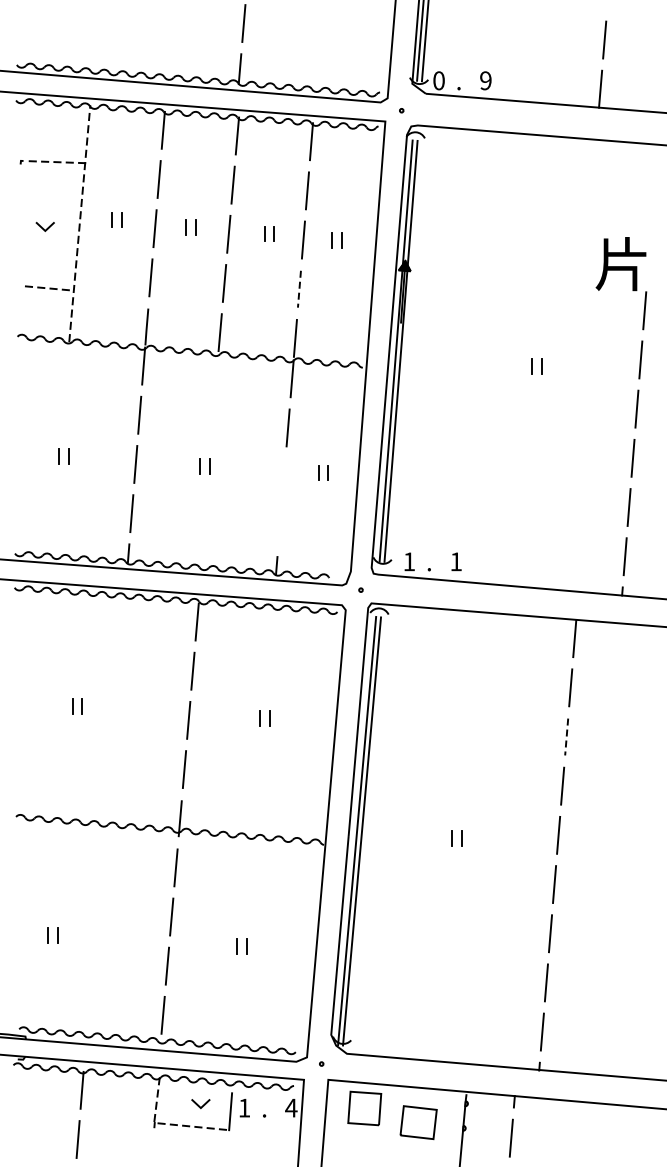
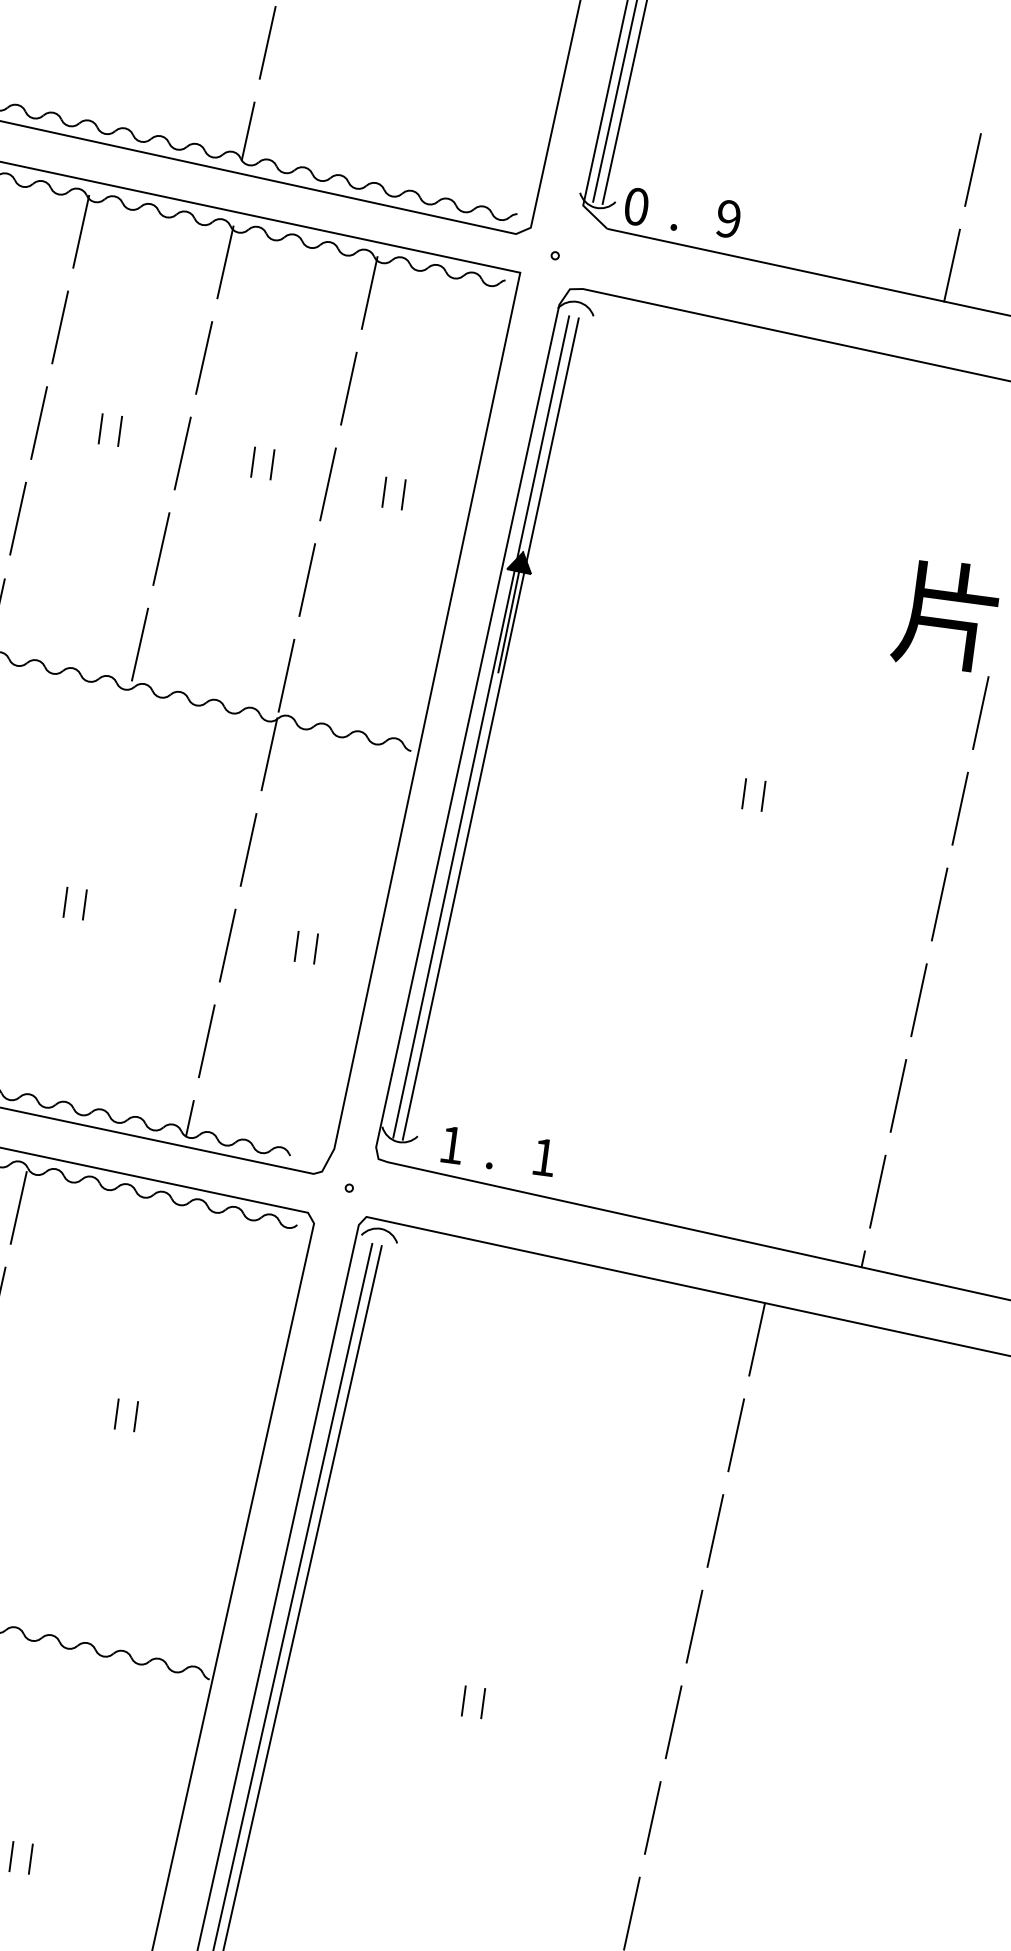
line: (299, 289) -> (307, 580), dashed -> solid
line: (283, 476) -> (226, 944), added
line: (279, 525) -> (206, 1039), added
line: (566, 737) -> (714, 1531), dashed -> solid

